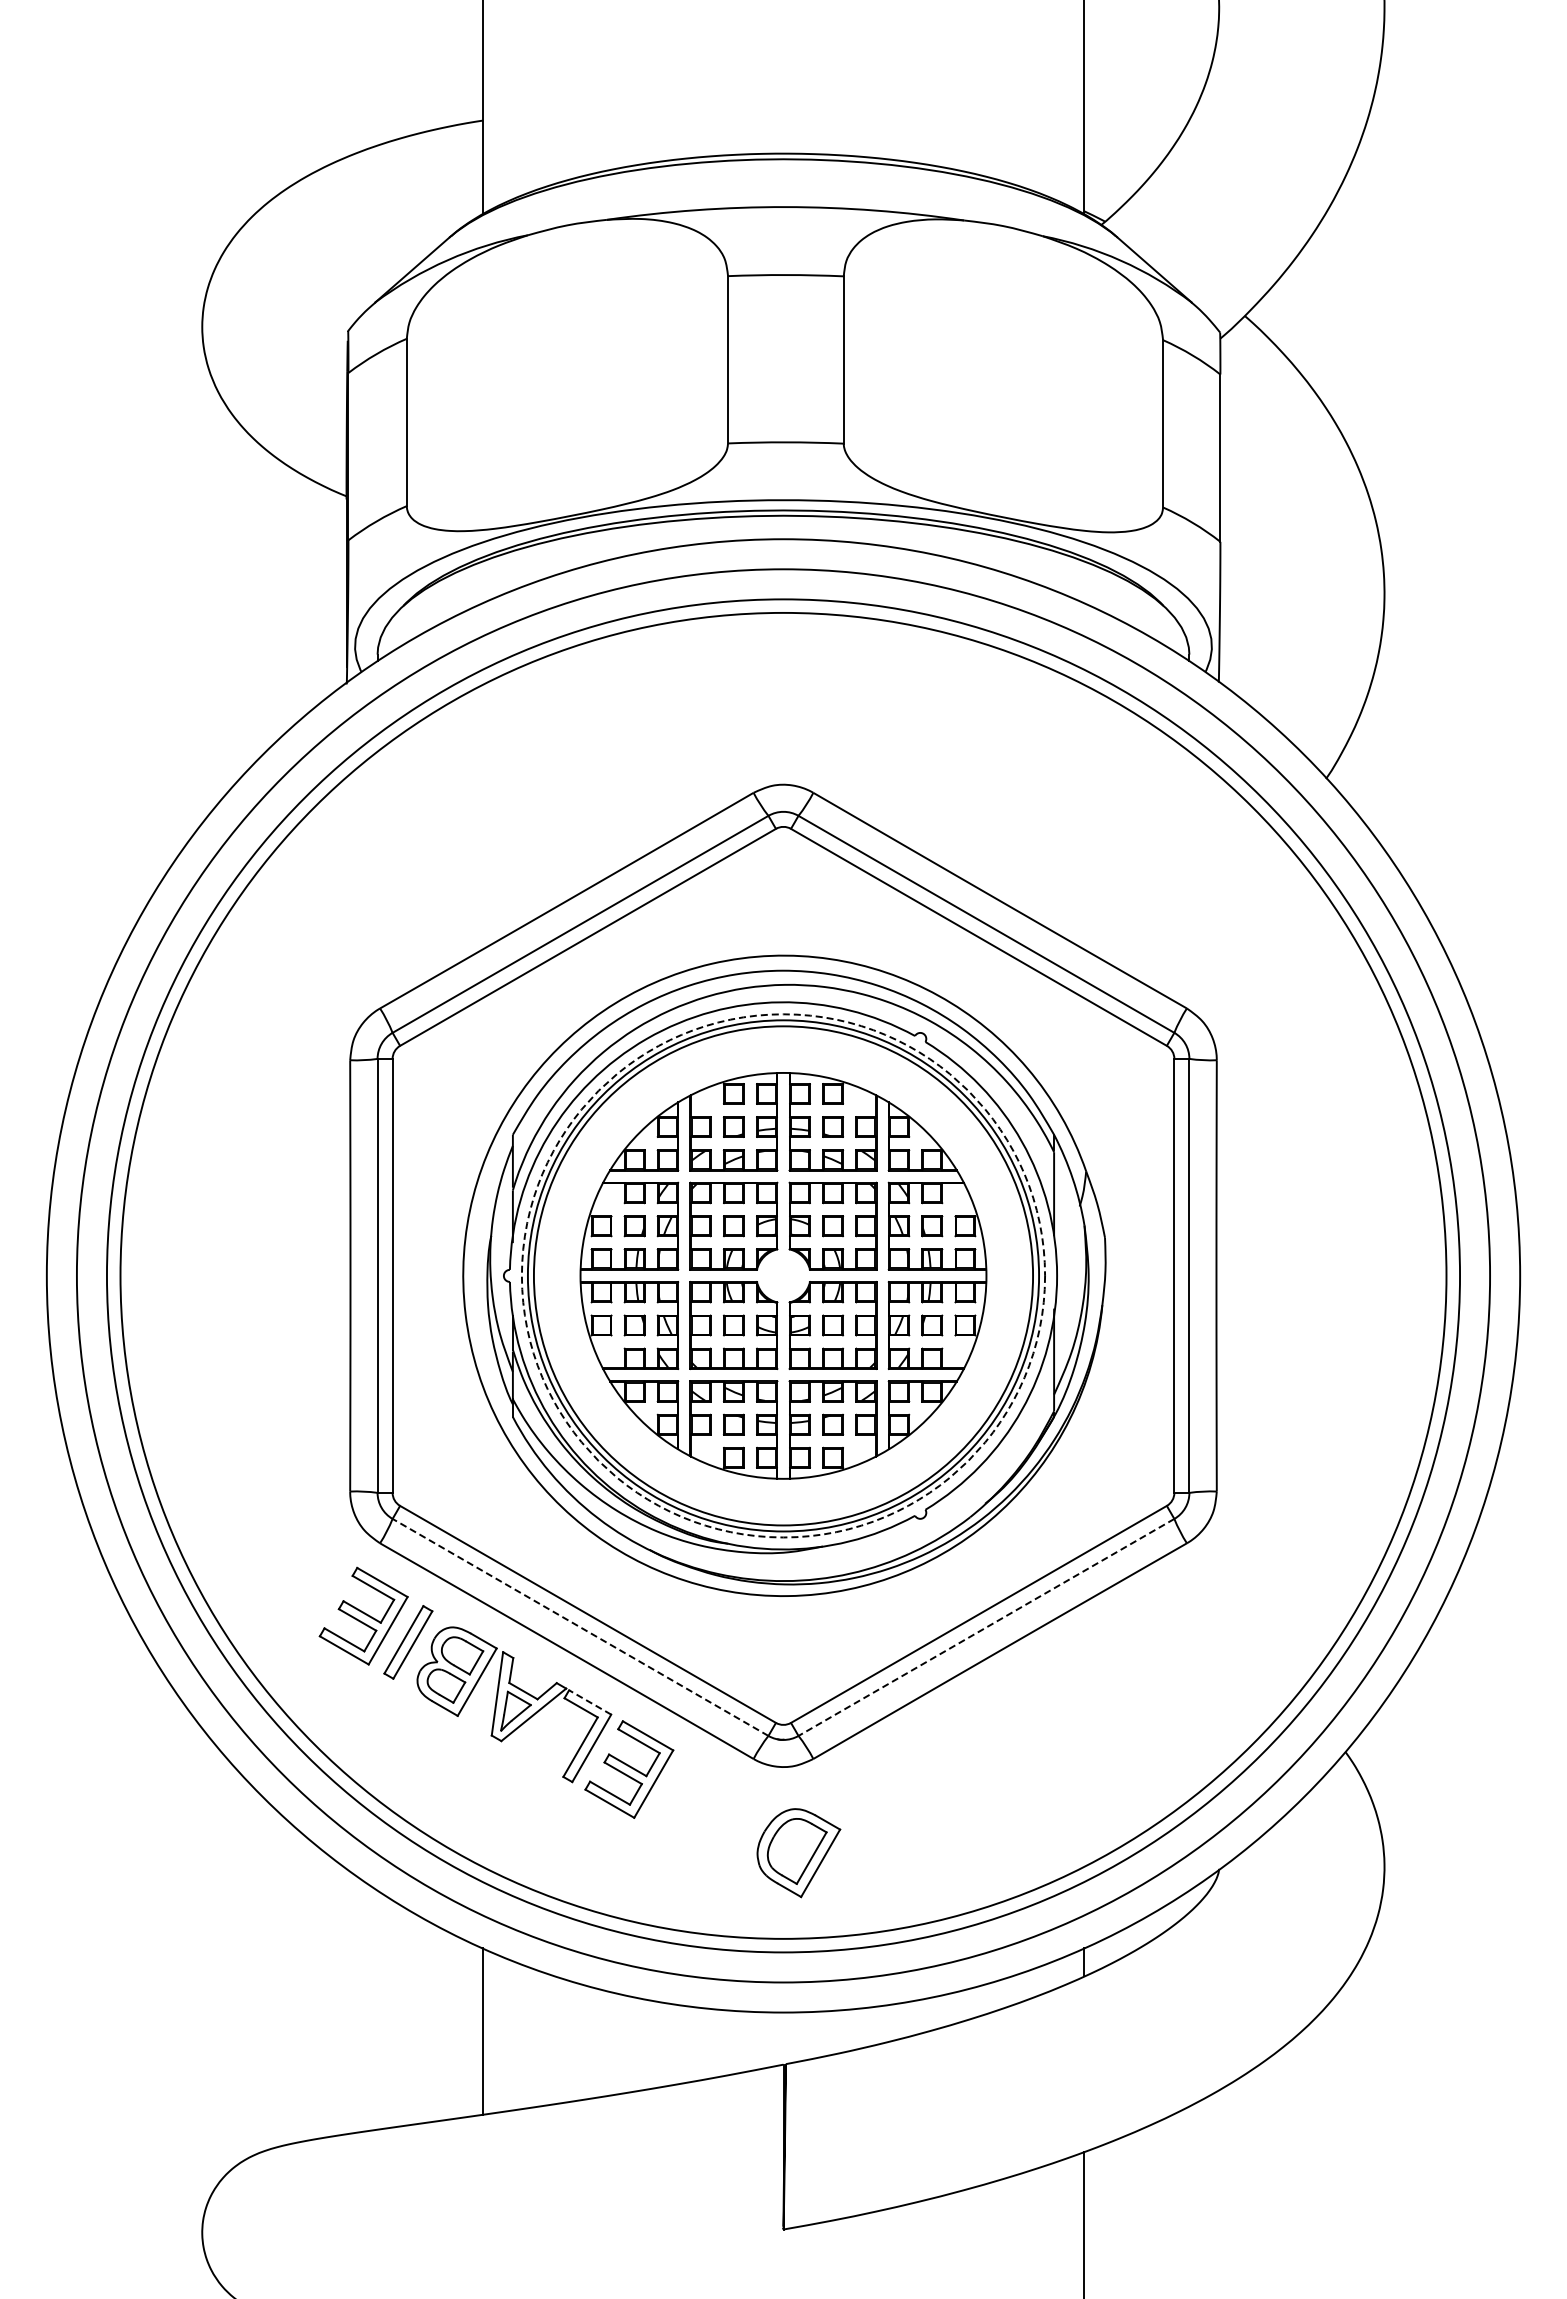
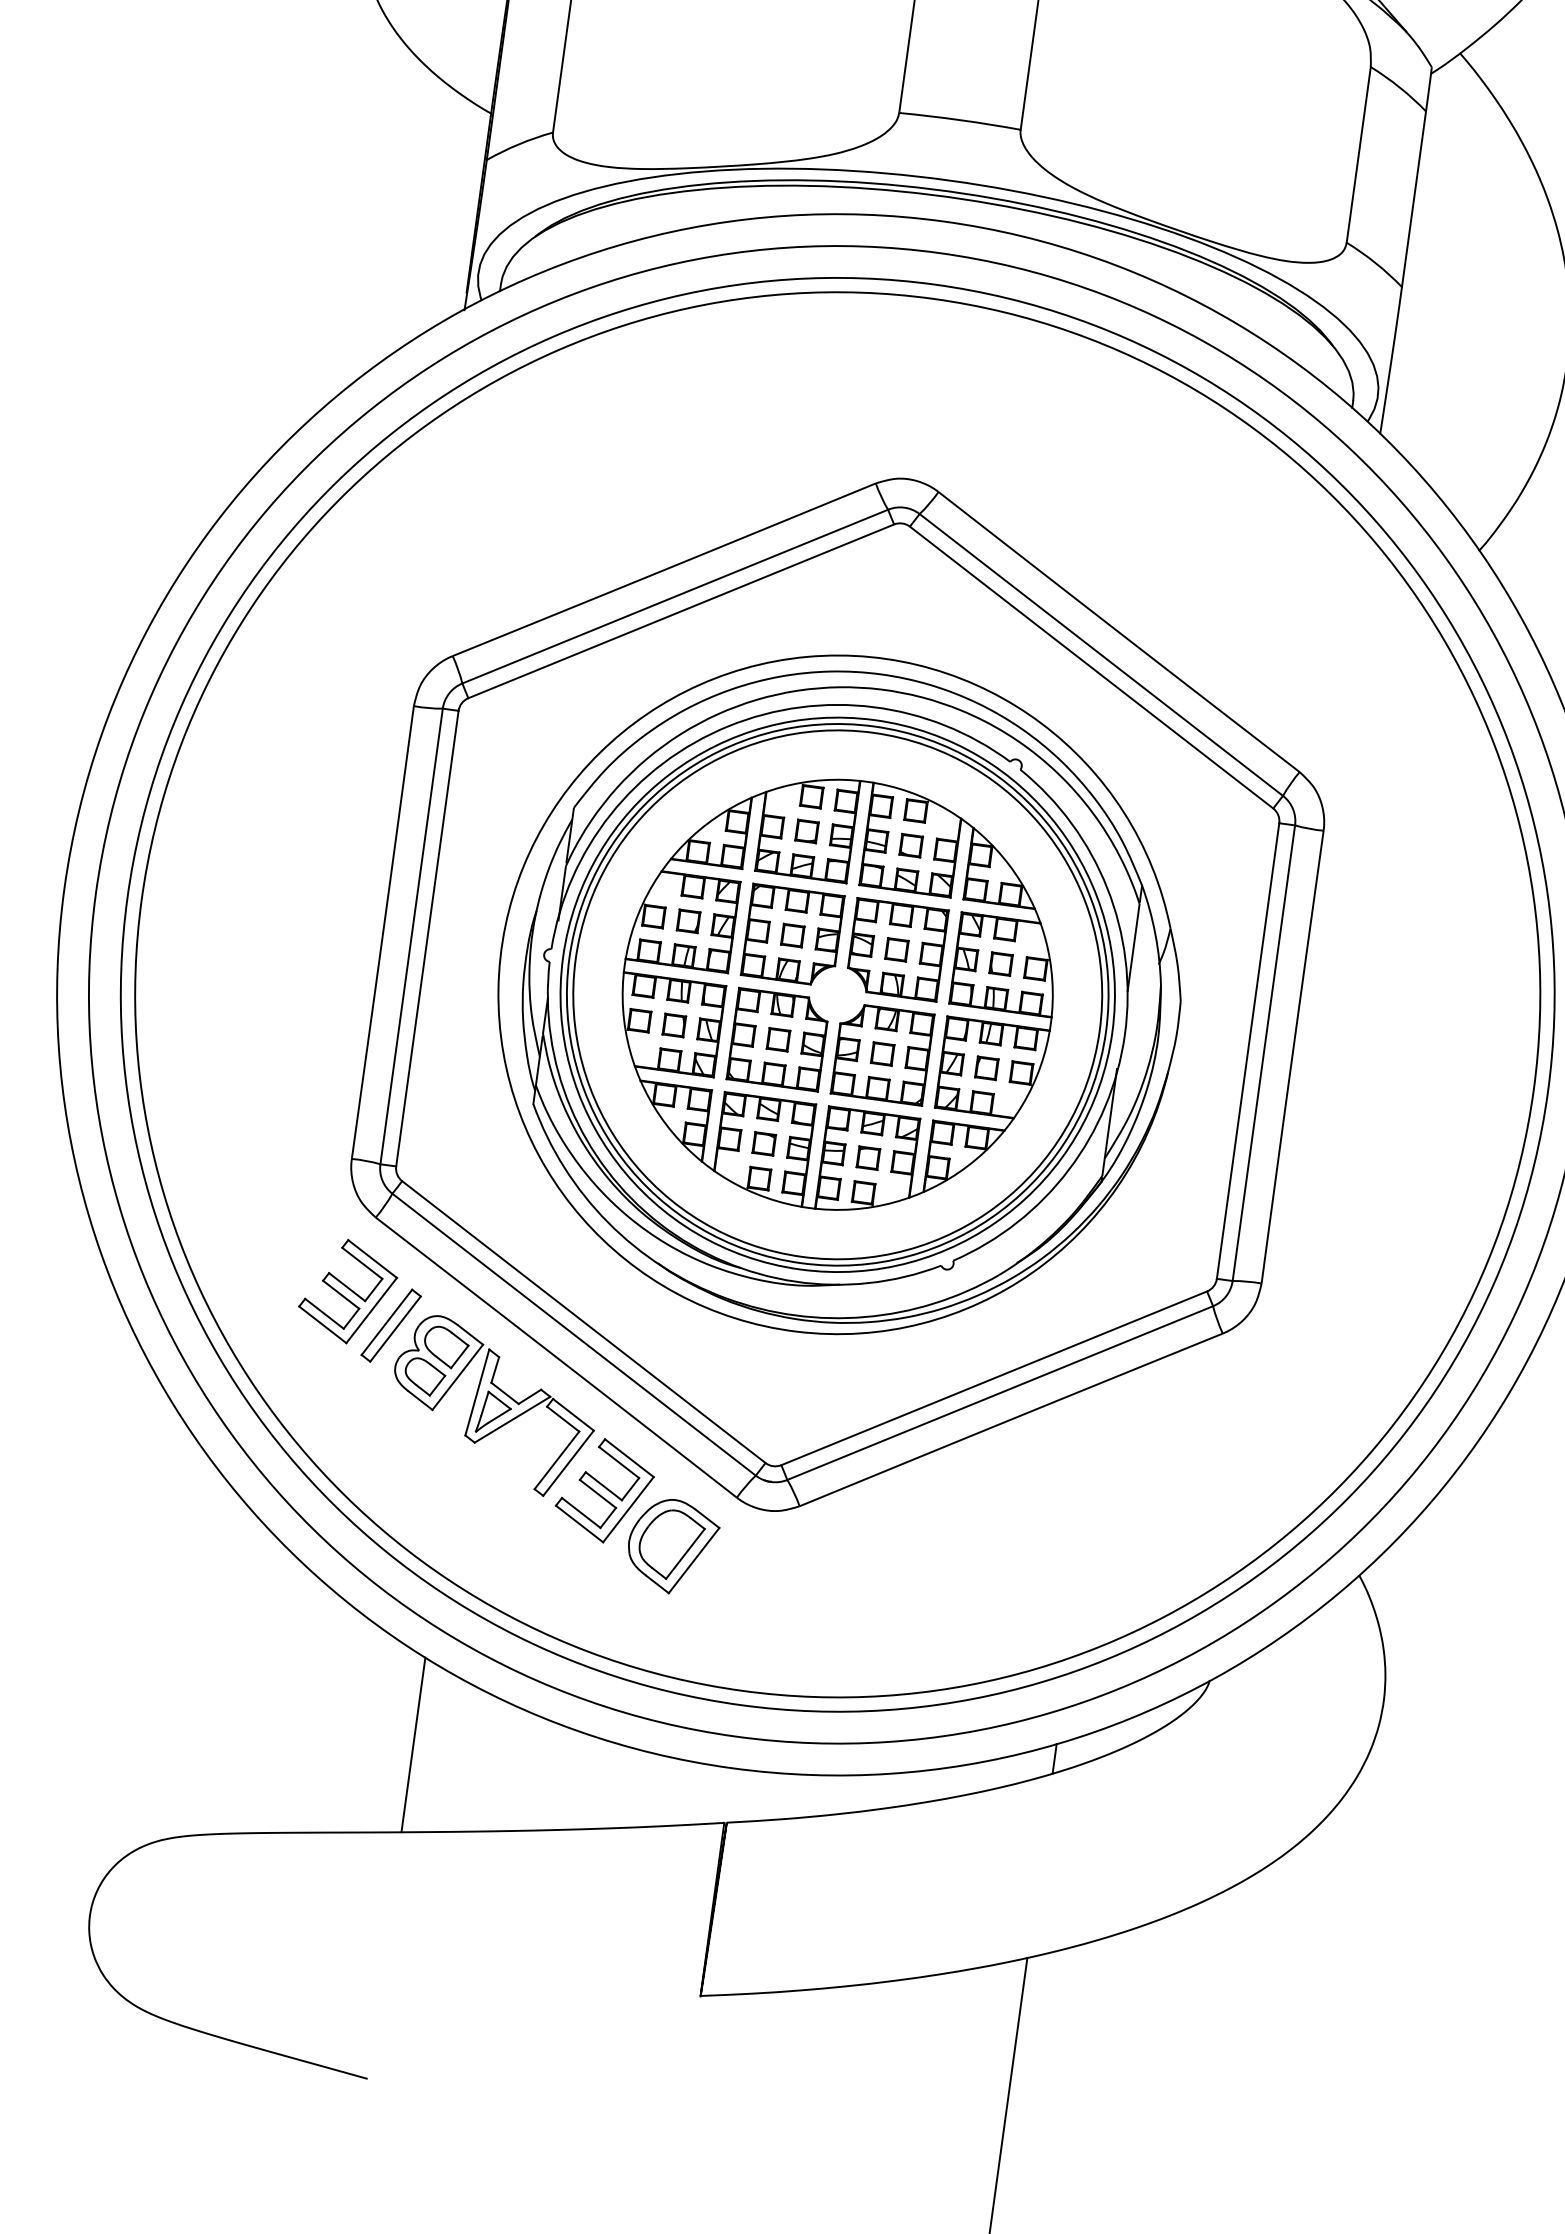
circle: (783, 1275) -> (837, 994), dashed -> solid
line: (580, 1627) -> (574, 1334), dashed -> solid
line: (986, 1627) -> (1000, 1393), dashed -> solid
line: (589, 1702) -> (572, 1414), dashed -> solid
part: (798, 1853) -> (672, 1547), moved

